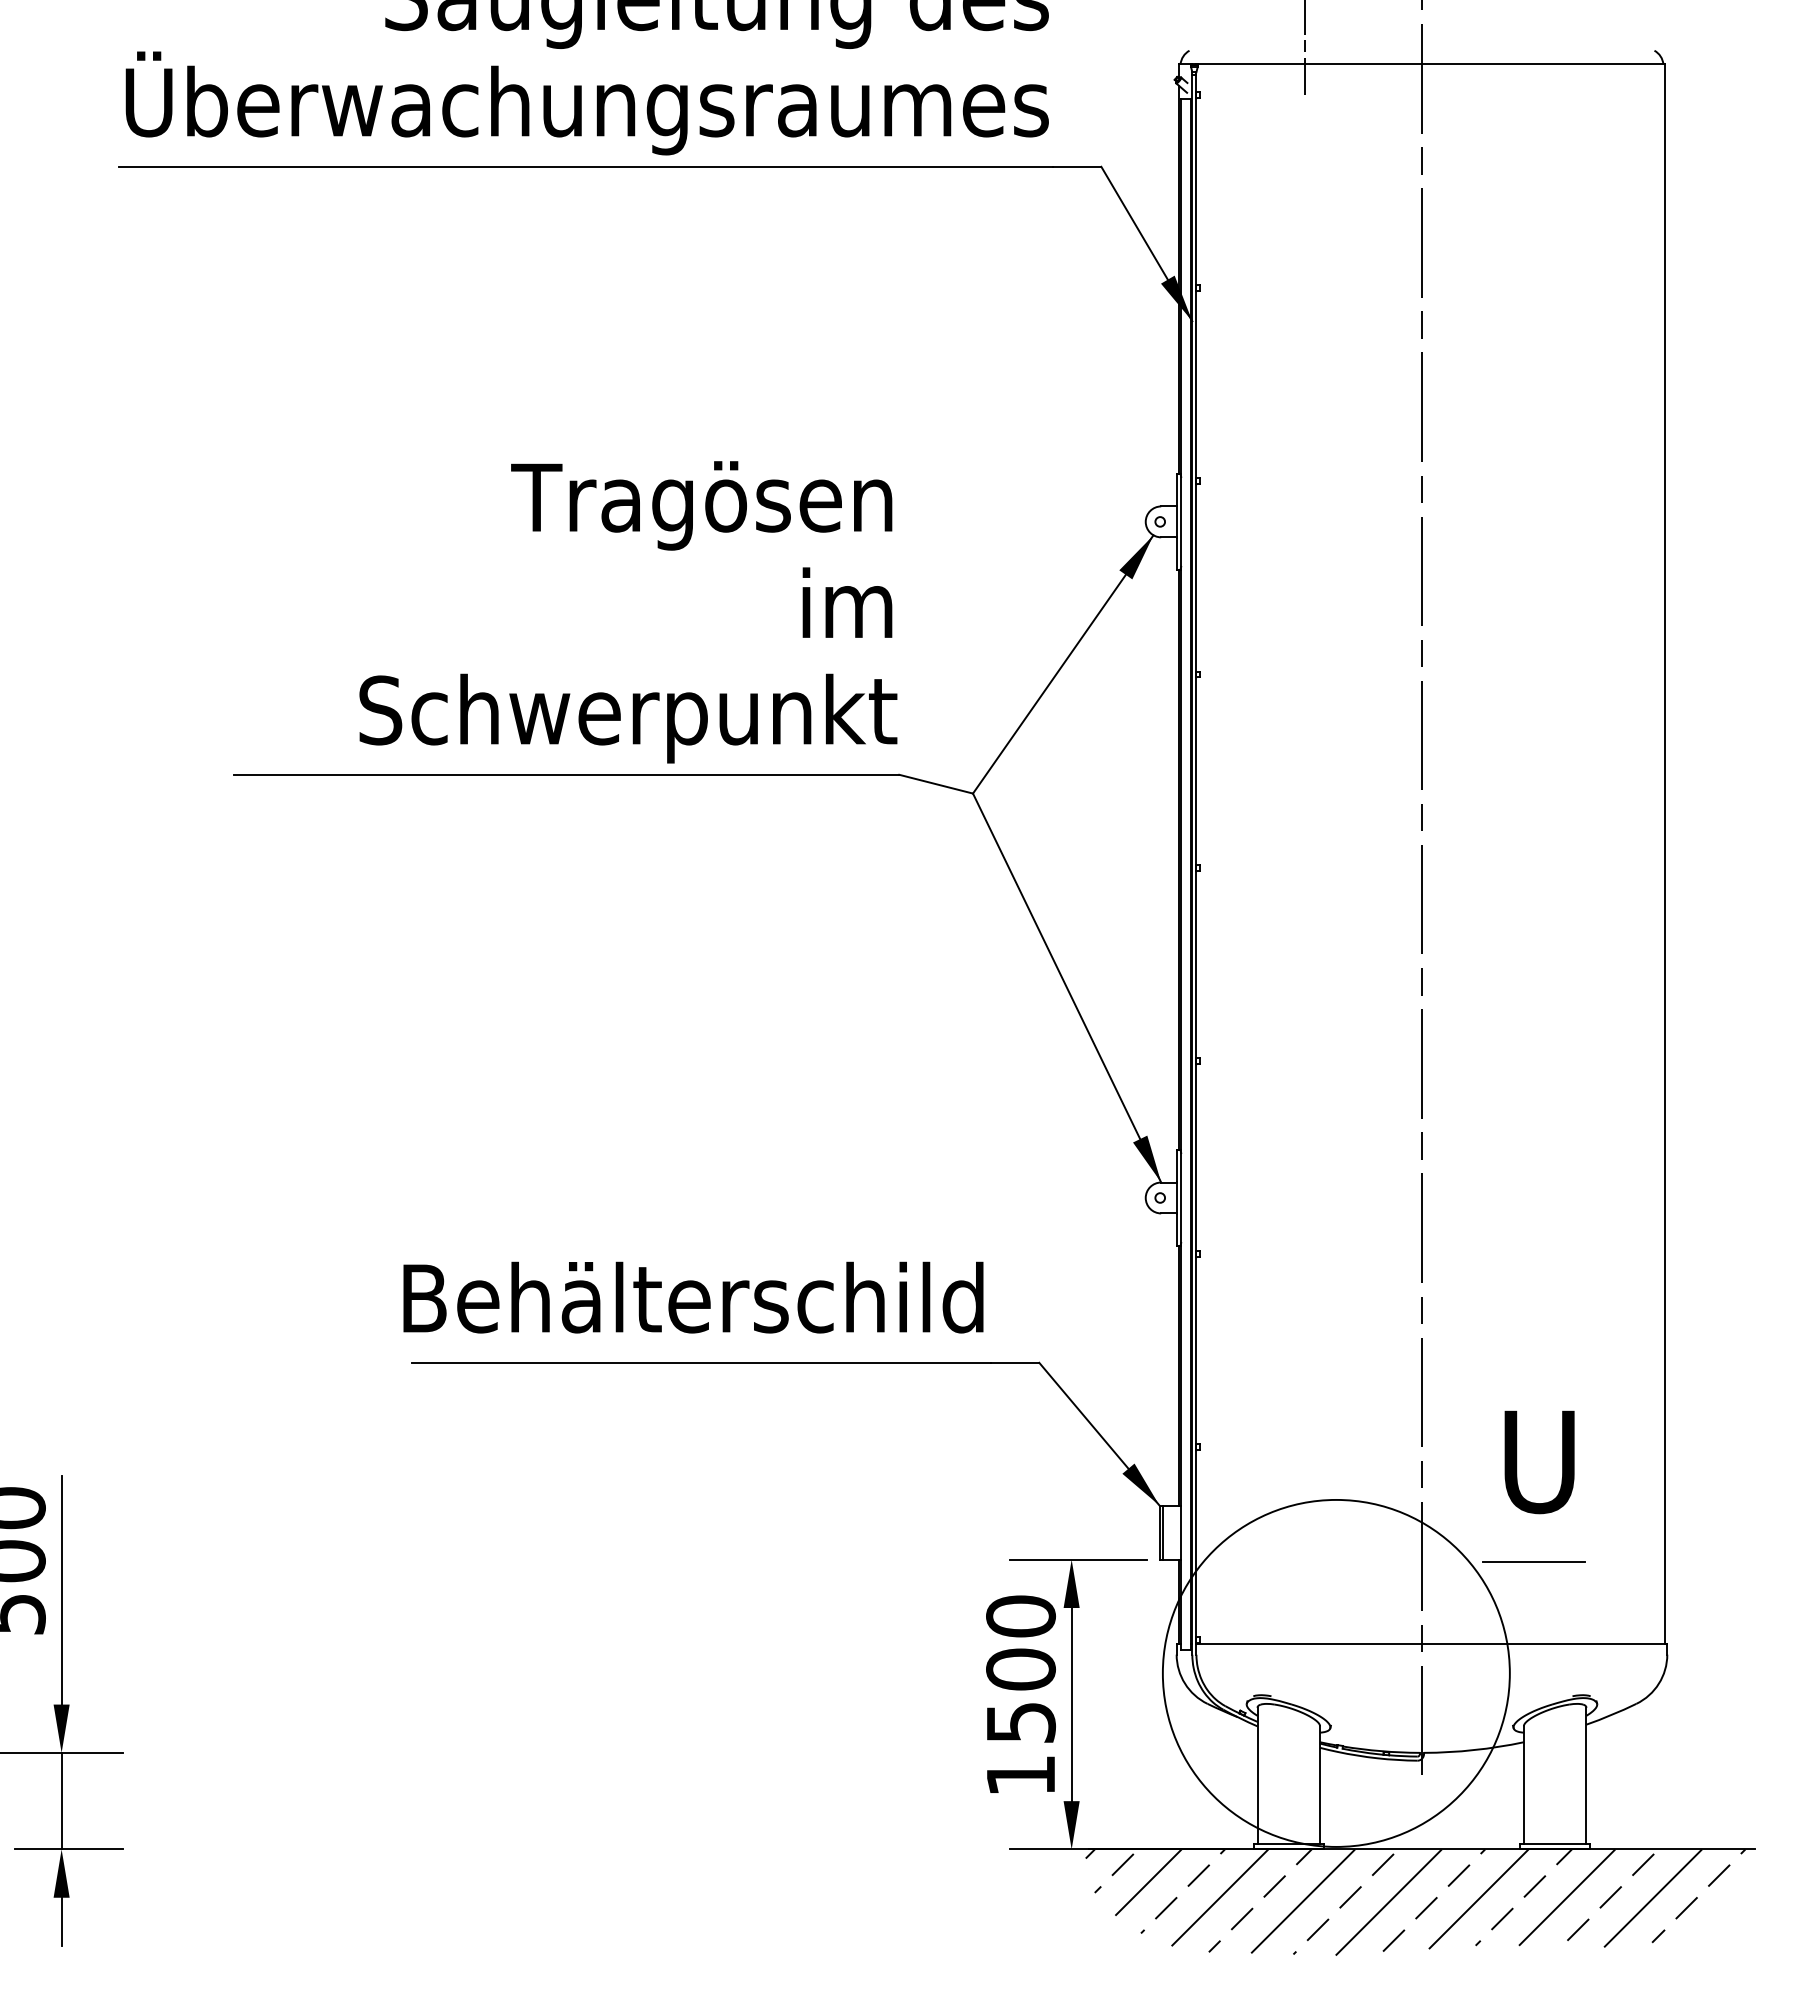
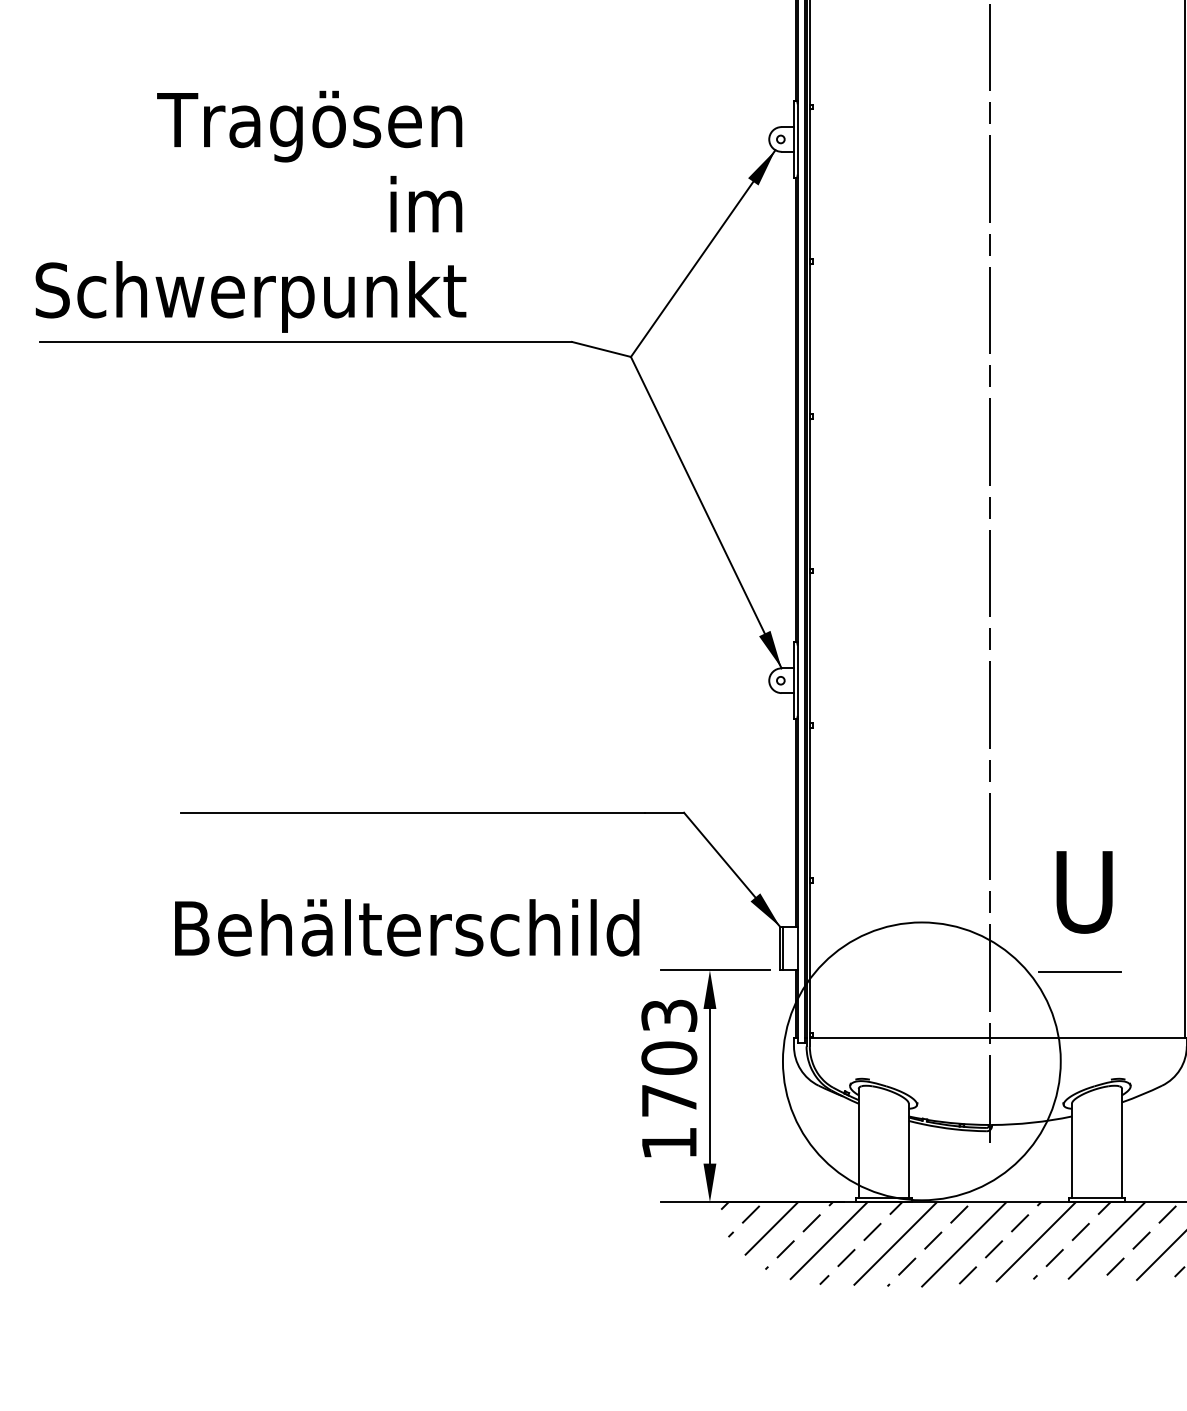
text: (628, 612) -> (251, 211), moved
text: (693, 1297) -> (407, 927), moved
text: (1020, 1668) -> (668, 1057), 1500 -> 1703

